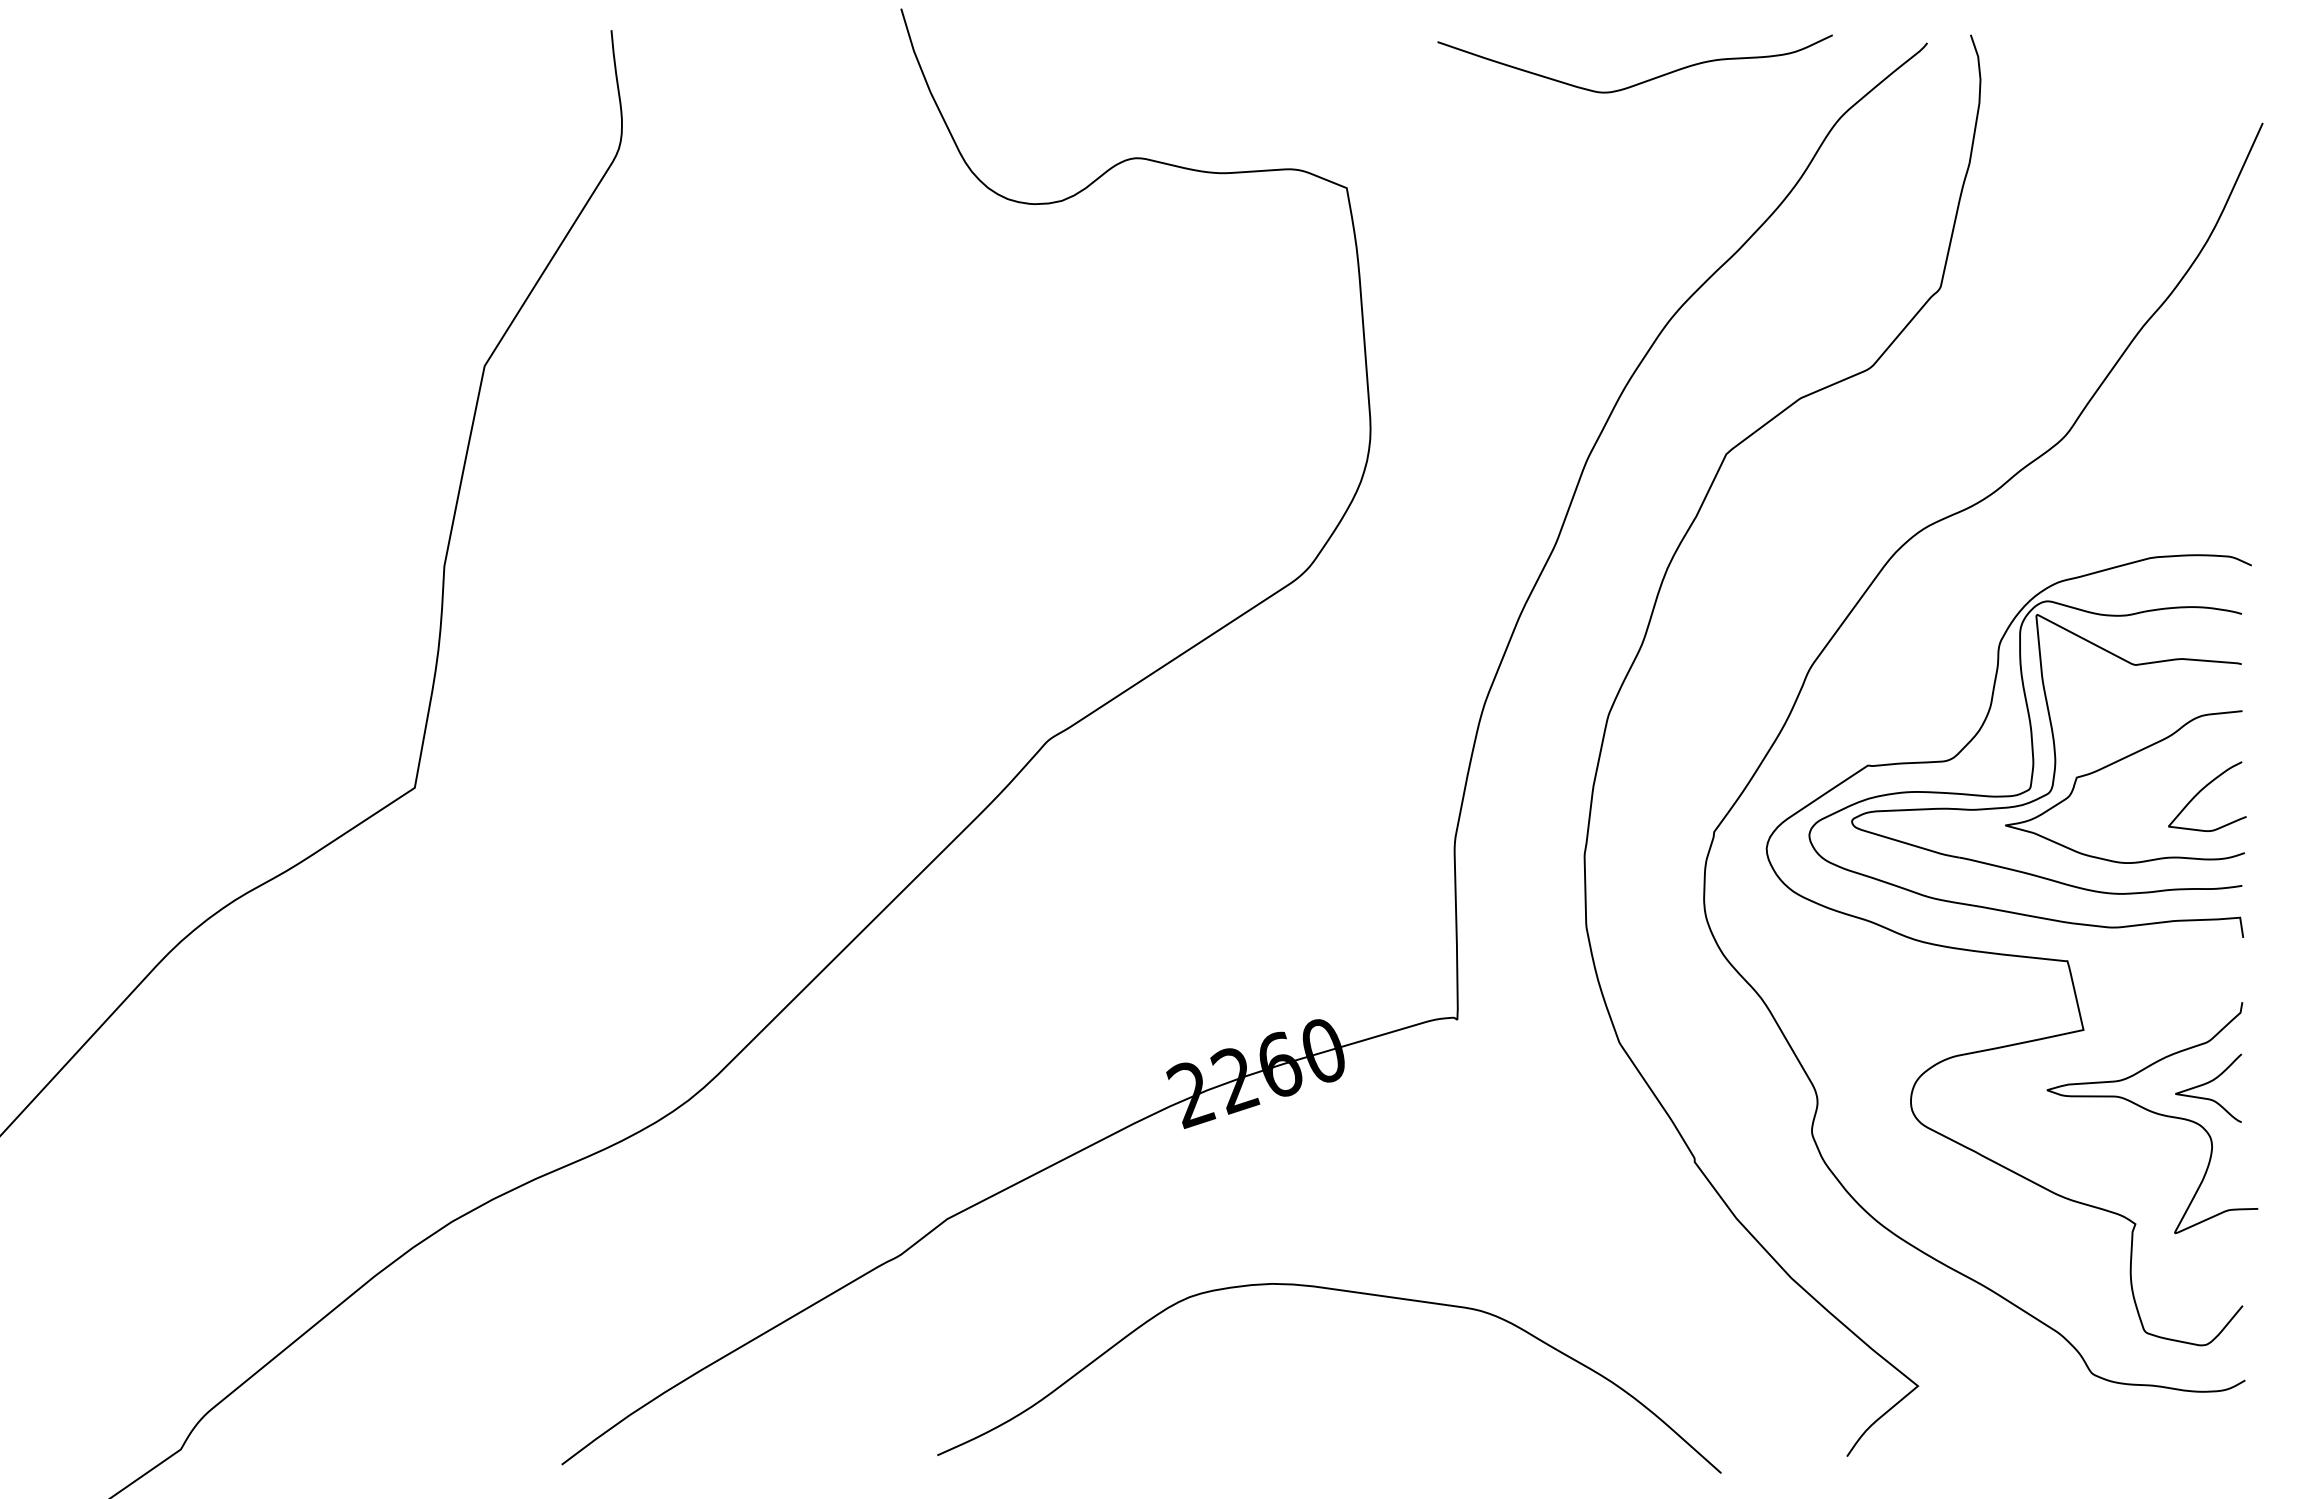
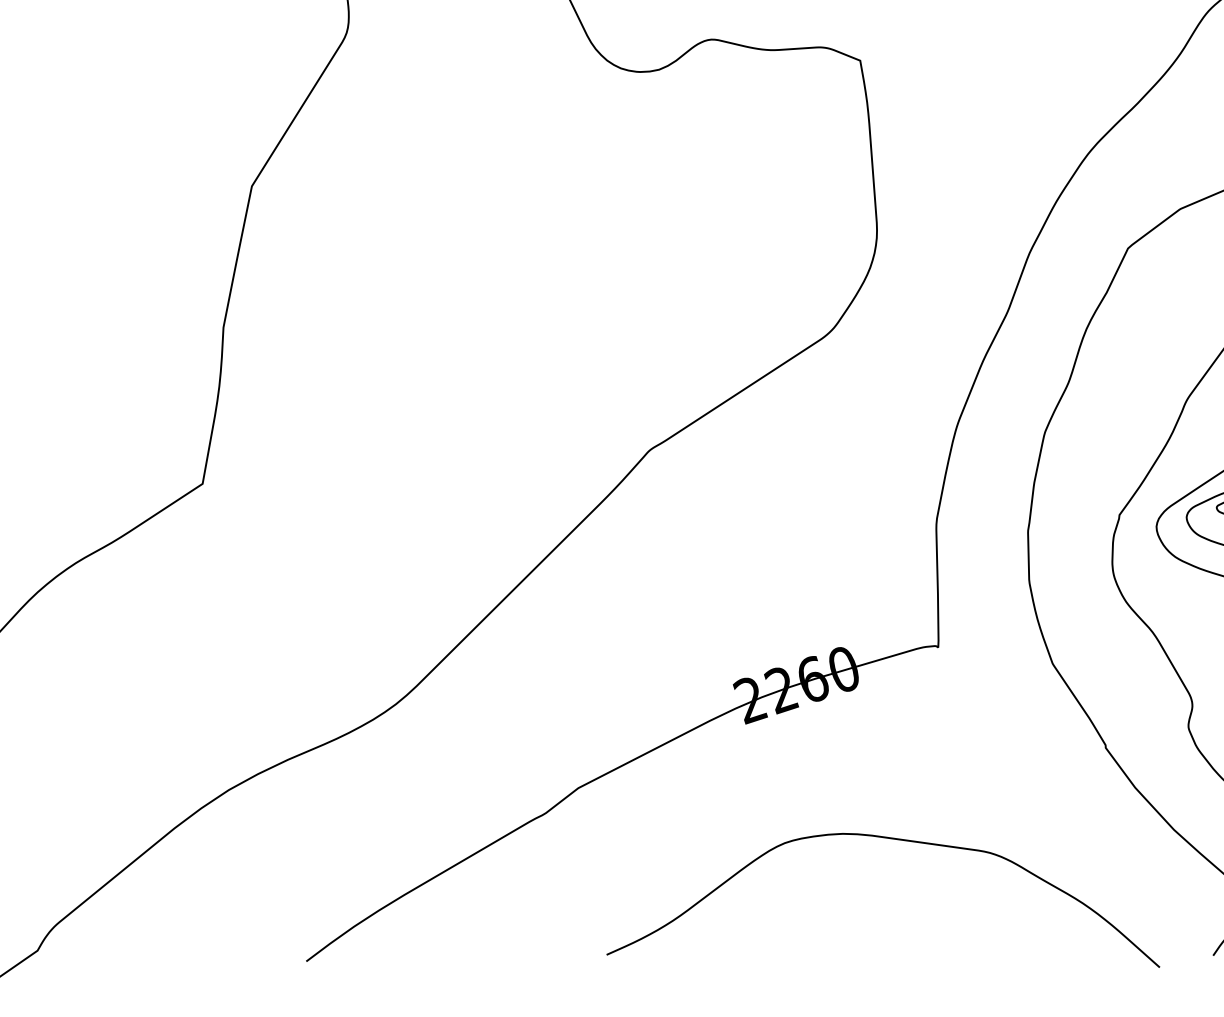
curve: (1340, 1291) -> (891, 839), moved

